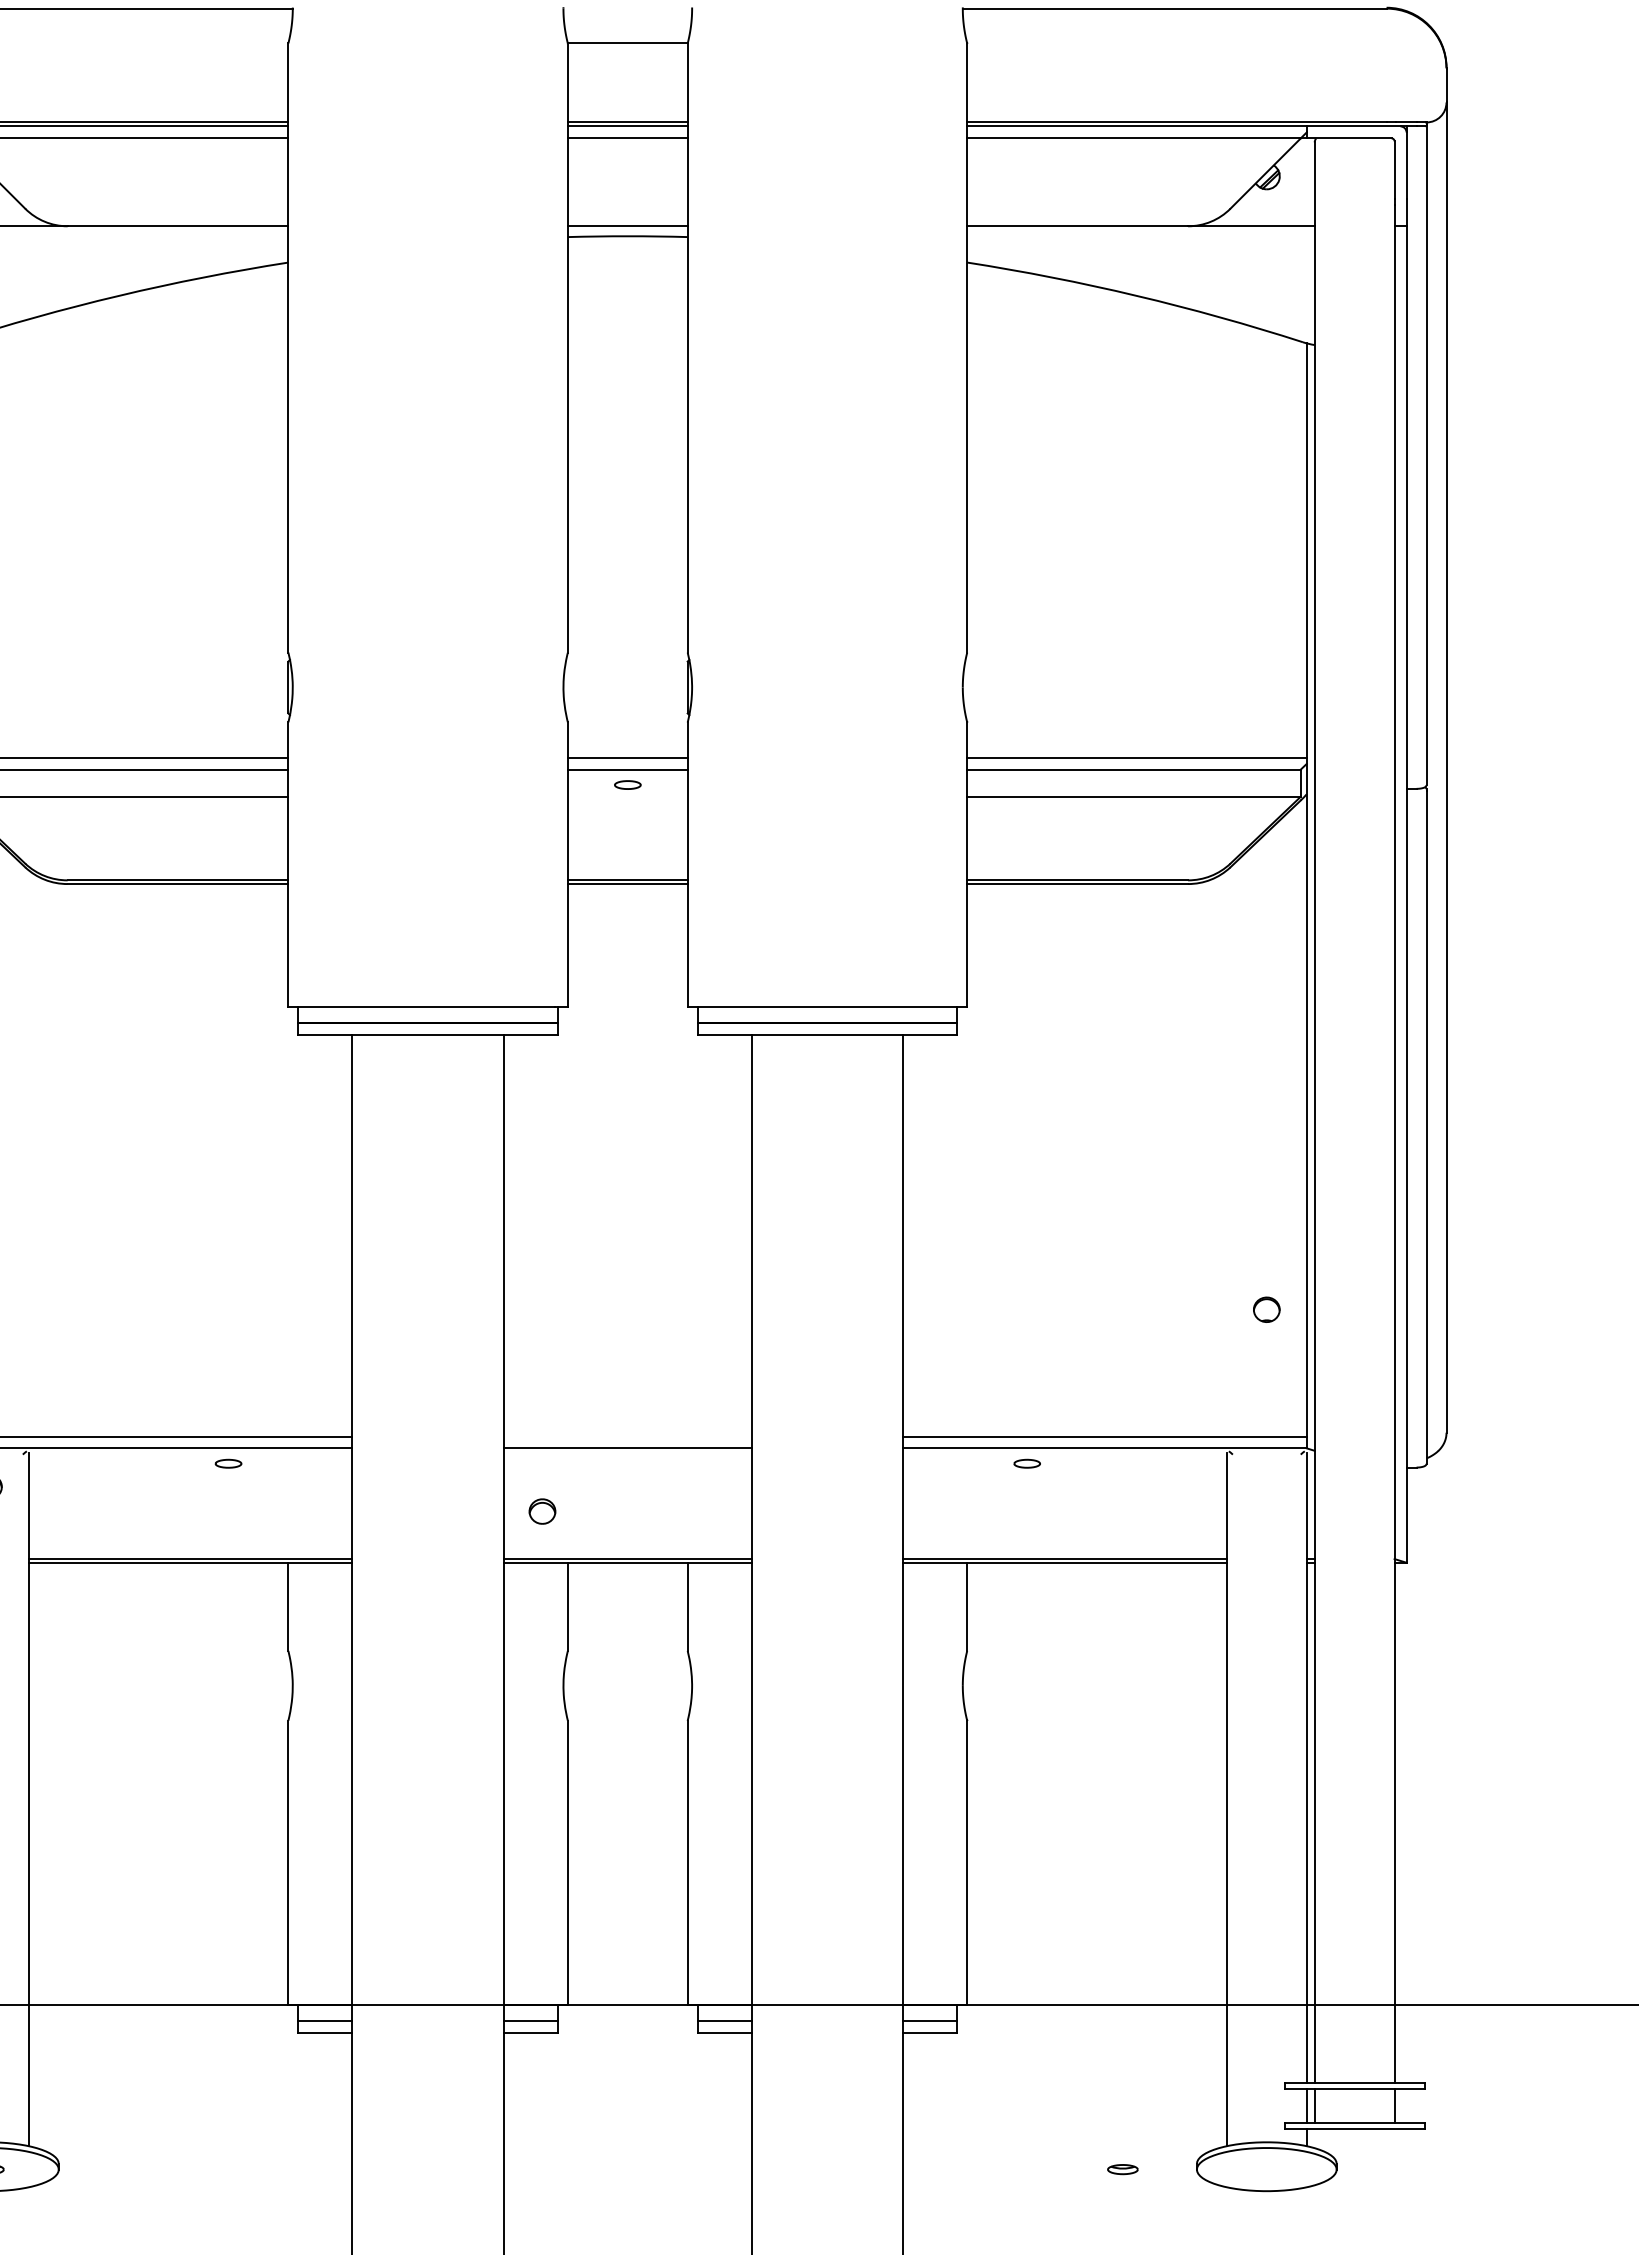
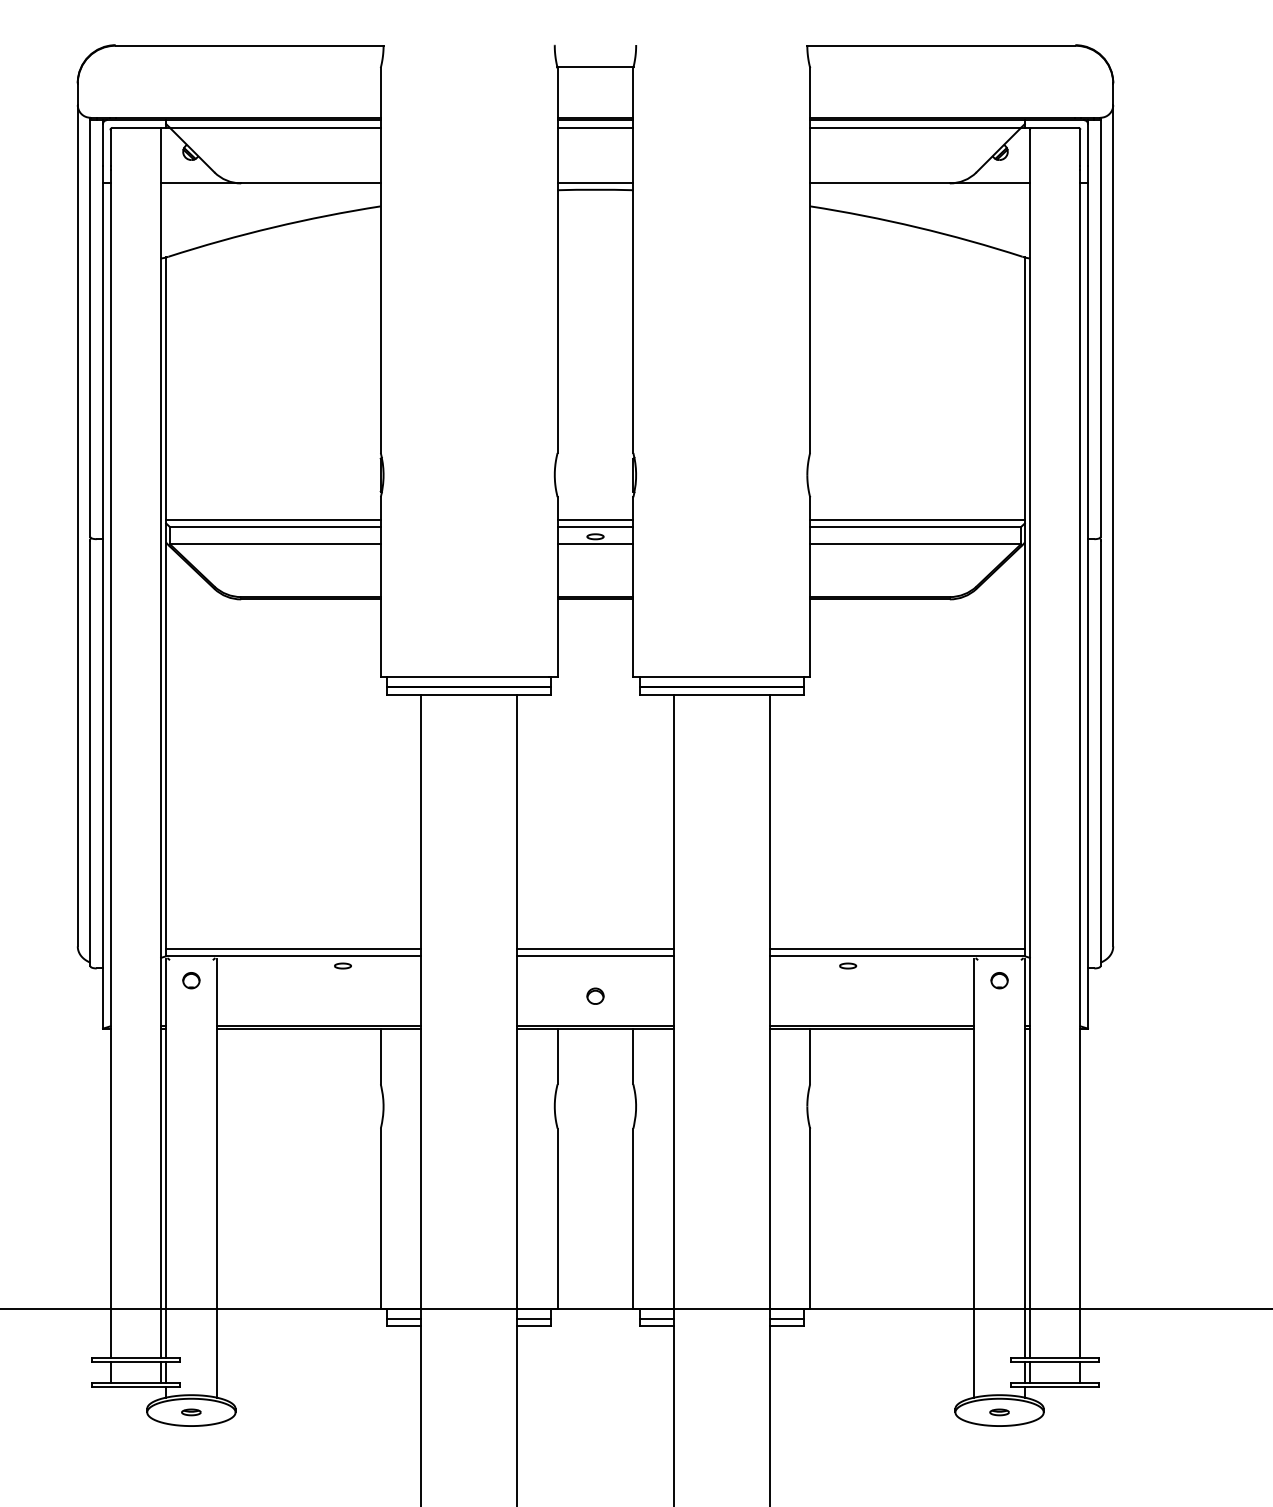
line: (627, 797) -> (595, 544), added
part: (1266, 1309) -> (999, 980), moved
line: (627, 1437) -> (595, 949), added
part: (542, 1510) -> (595, 995), moved
part: (1122, 2169) -> (999, 1412), moved

